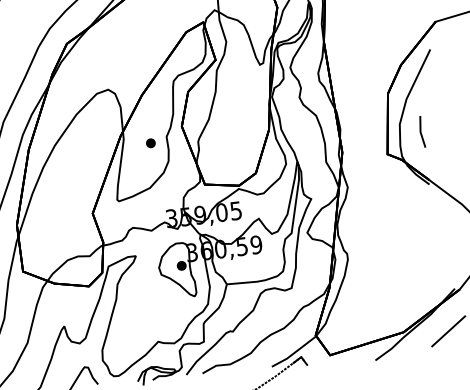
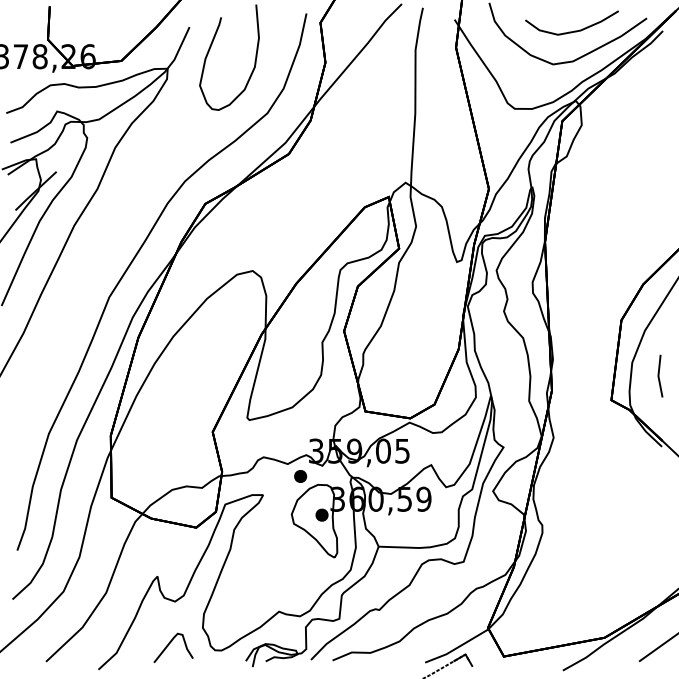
part: (150, 143) -> (300, 476), moved

